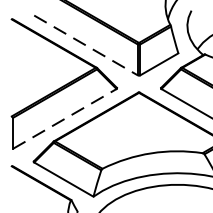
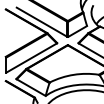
line: (87, 46) -> (42, 22), dashed -> solid
line: (66, 117) -> (32, 57), dashed -> solid

